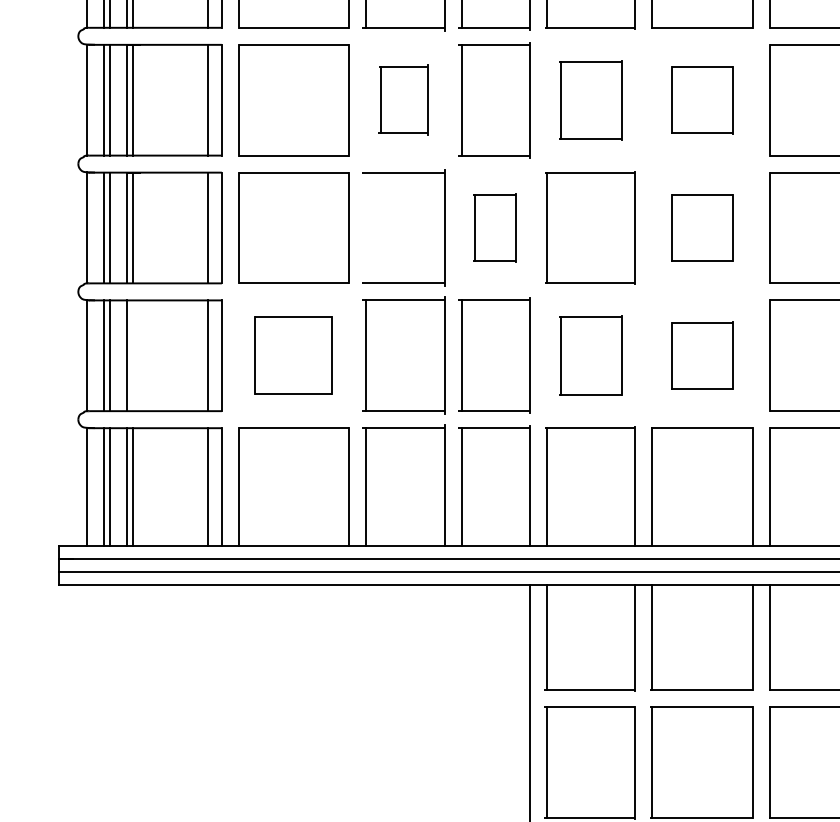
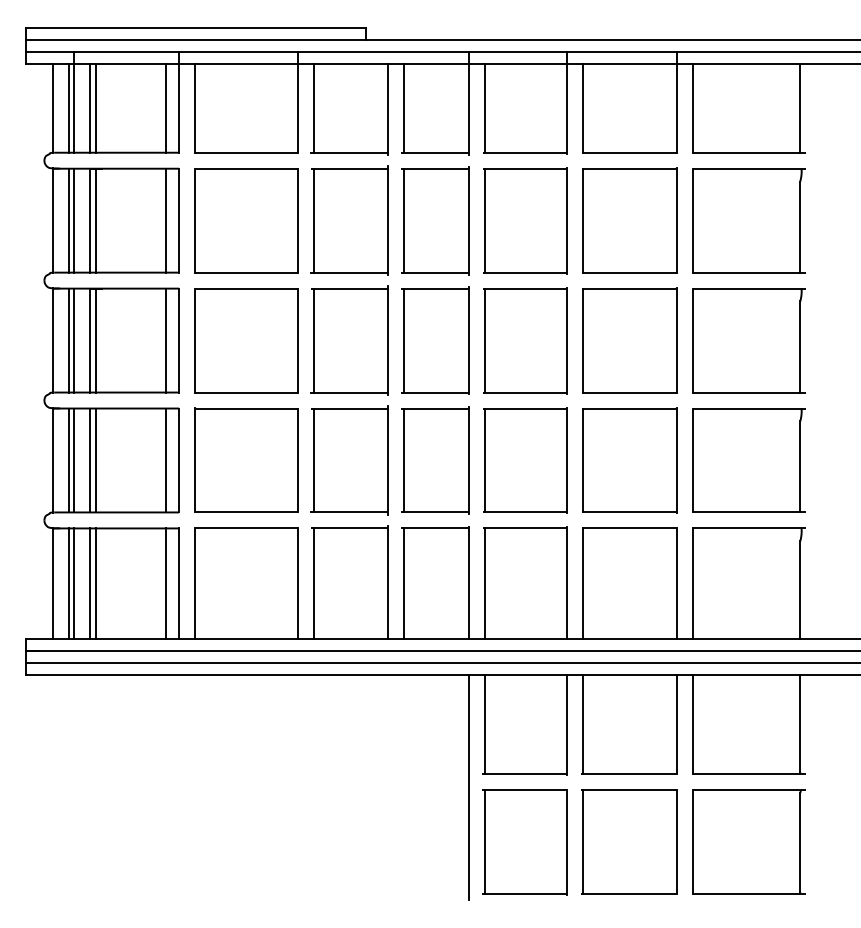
part: (403, 100) -> (349, 220), size x1.67
part: (591, 100) -> (525, 220), size x1.43
part: (701, 100) -> (629, 220), size x1.67
line: (365, 227) -> (313, 340), added
part: (495, 227) -> (435, 340), size x1.67
part: (701, 227) -> (629, 340), size x1.67
part: (293, 354) -> (246, 459), size x1.43
line: (132, 355) -> (95, 460), added
part: (591, 355) -> (525, 460), size x1.43
part: (701, 355) -> (629, 460), size x1.67

